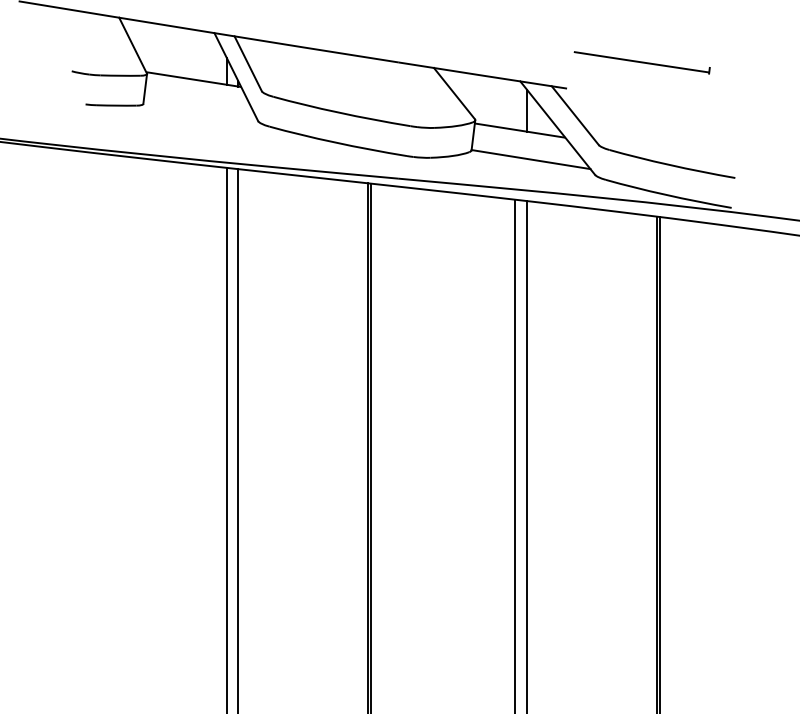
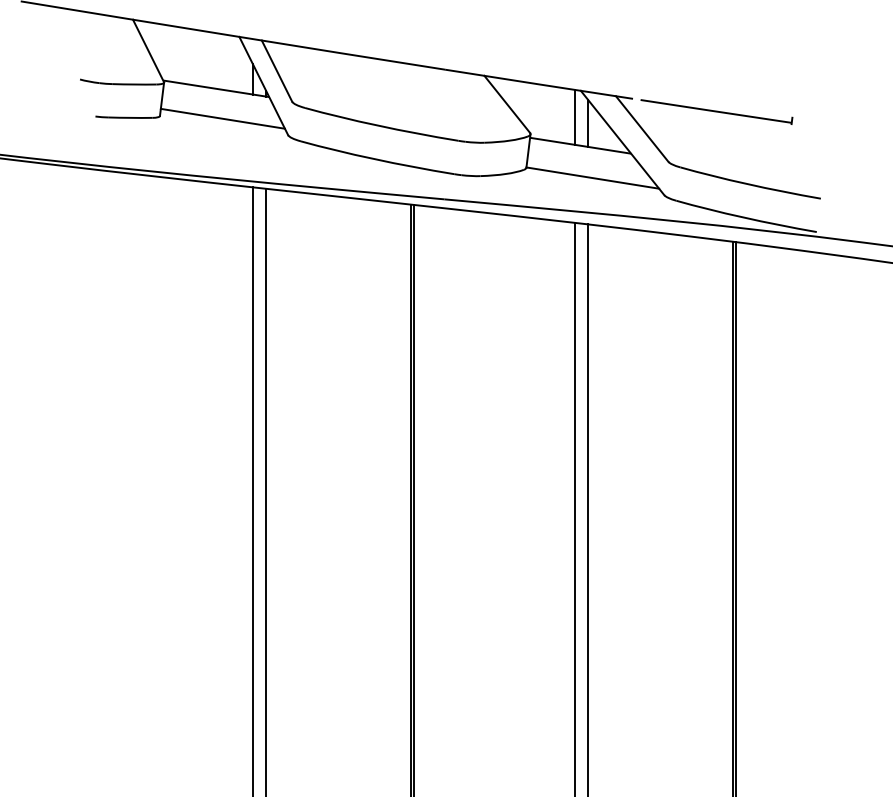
part: (641, 62) -> (716, 111), moved
line: (515, 104) -> (575, 116), added
line: (199, 106) -> (222, 118), added

